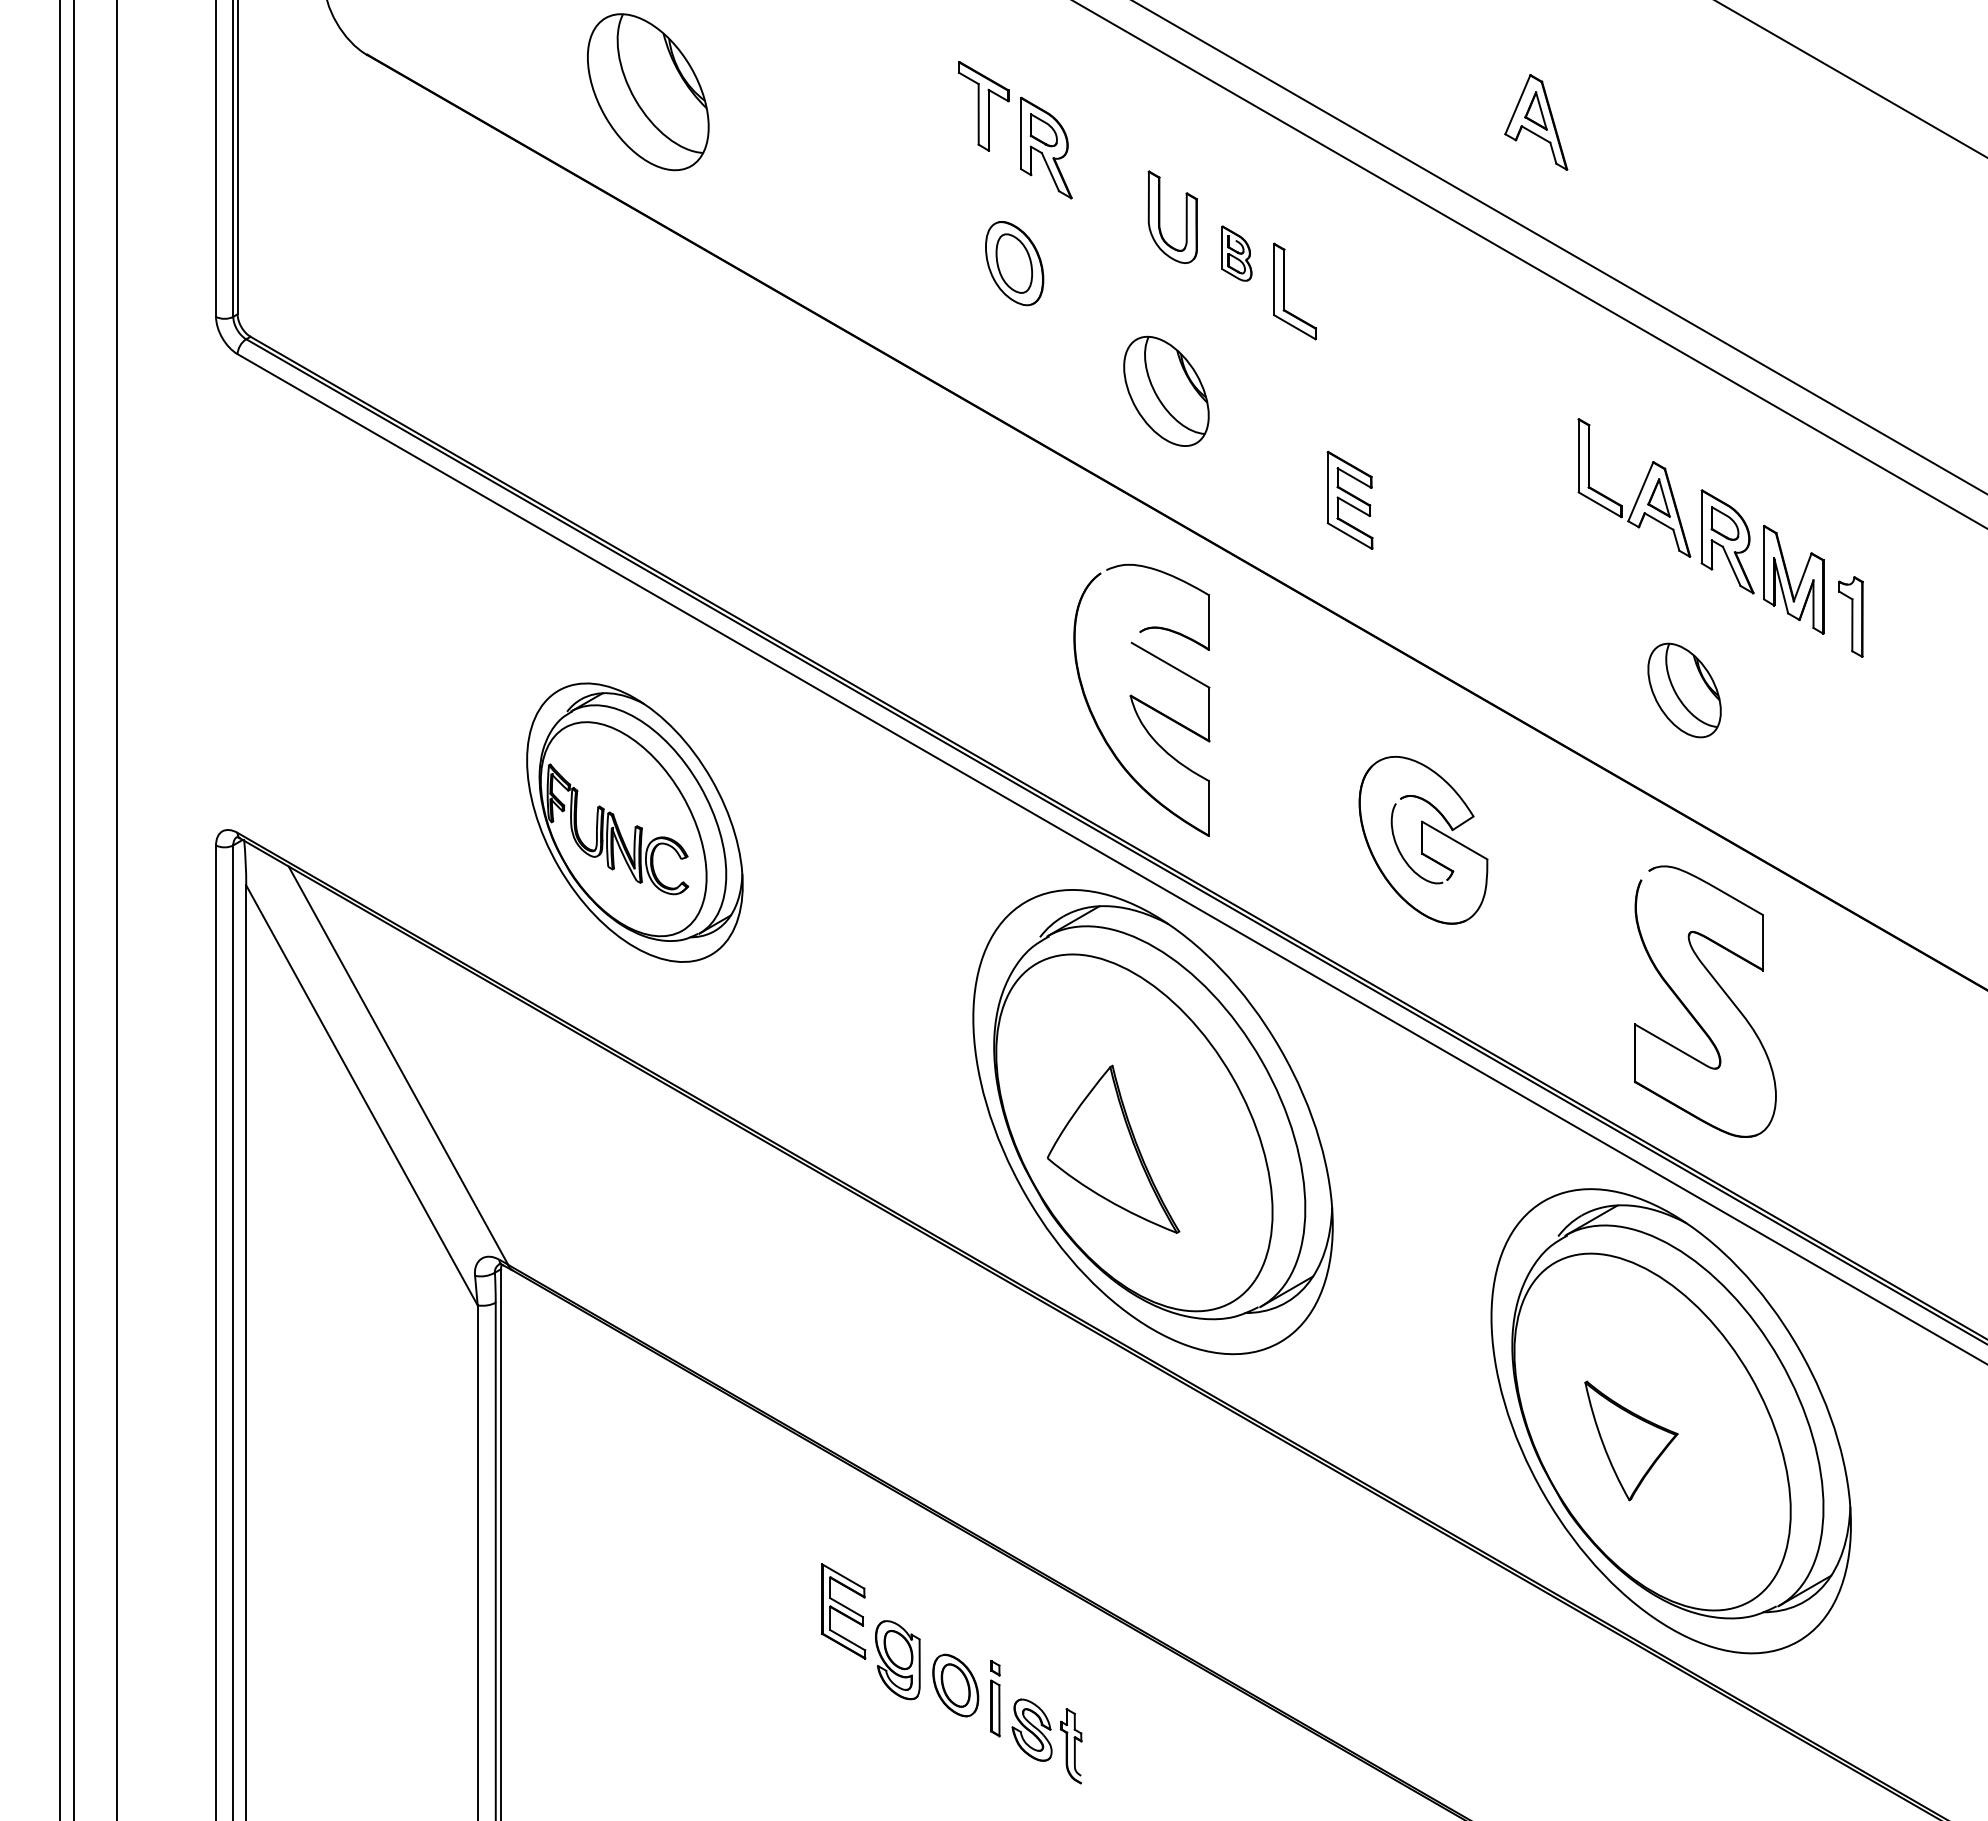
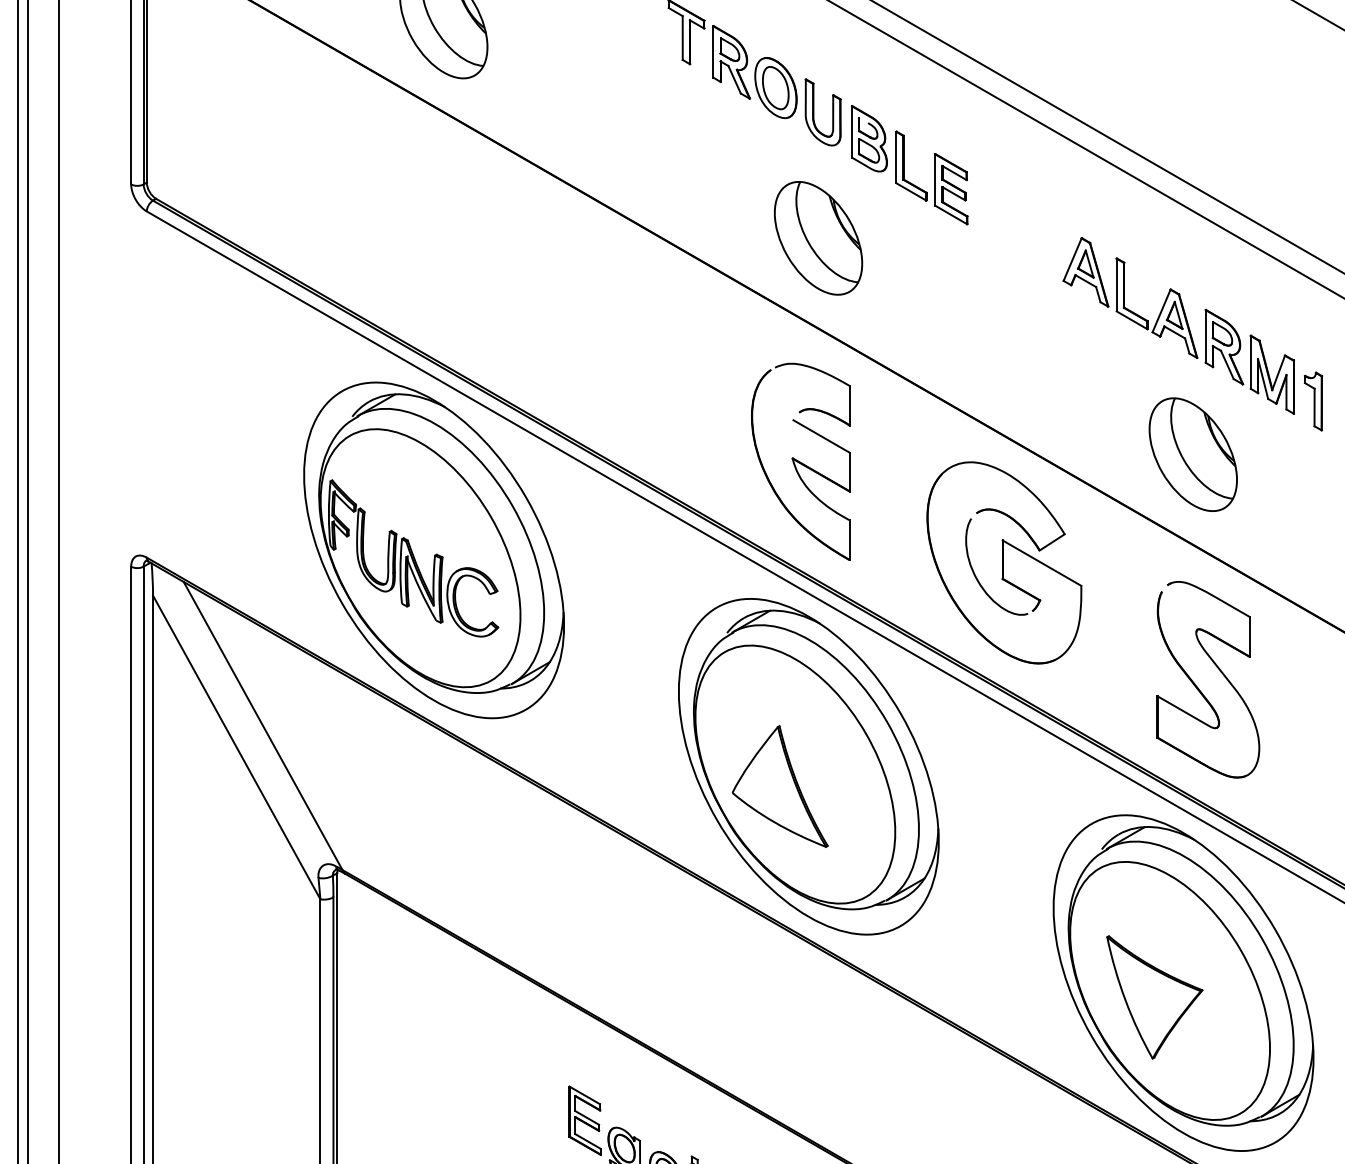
part: (1536, 122) -> (1086, 272), moved
part: (1236, 253) -> (869, 138), size x1.67
part: (1014, 263) -> (775, 88), moved
part: (1166, 391) -> (818, 238), size x1.43
part: (1349, 499) -> (950, 188), moved
part: (1684, 690) -> (1193, 454), size x1.67
part: (634, 822) -> (433, 550), size x1.67
part: (1423, 840) -> (1004, 563), size x1.67
part: (1631, 1440) -> (1154, 997), size x1.43

